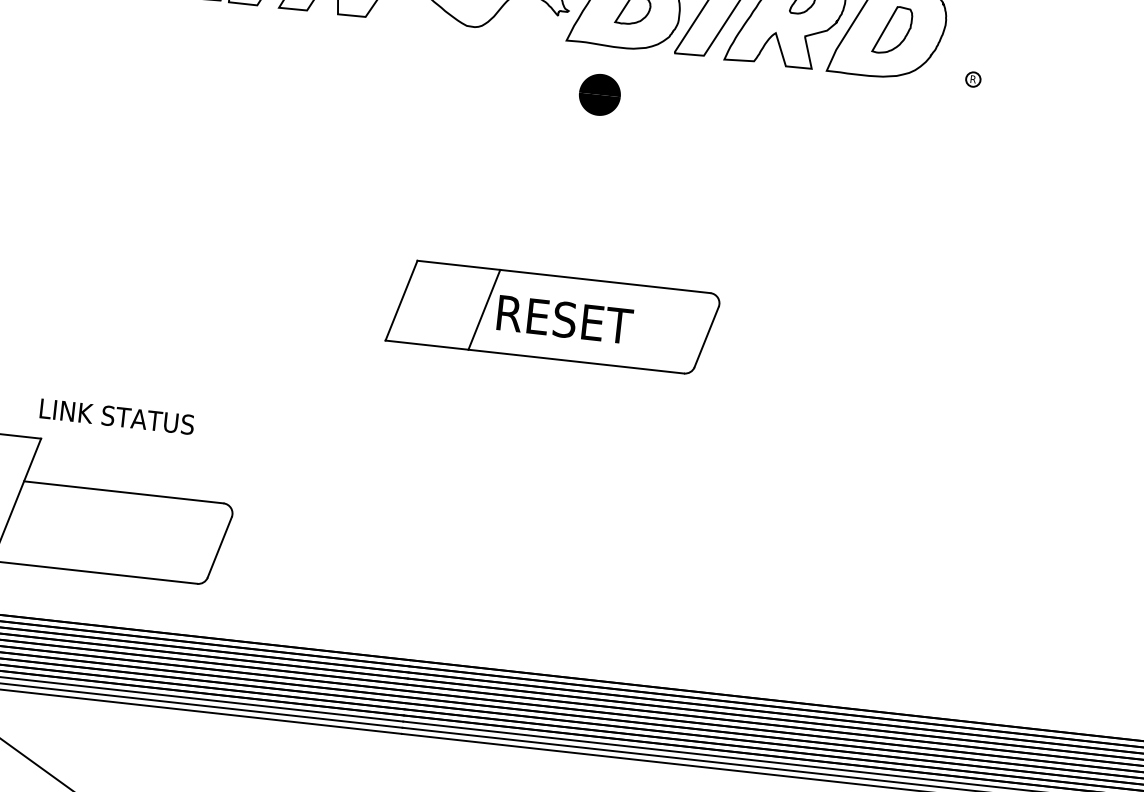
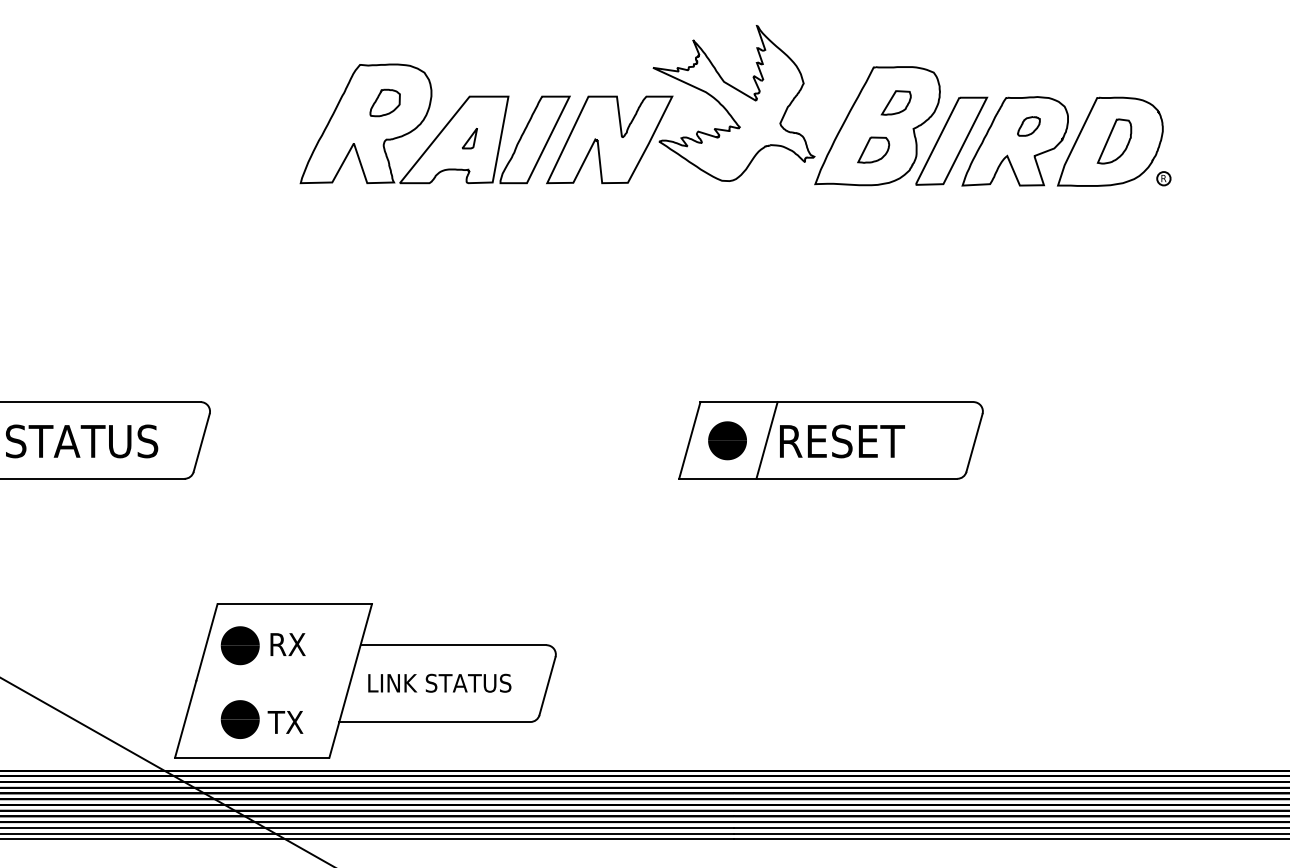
part: (972, 79) -> (1163, 178), moved
part: (599, 94) -> (727, 440), moved
text: (116, 415) -> (439, 682), moved

